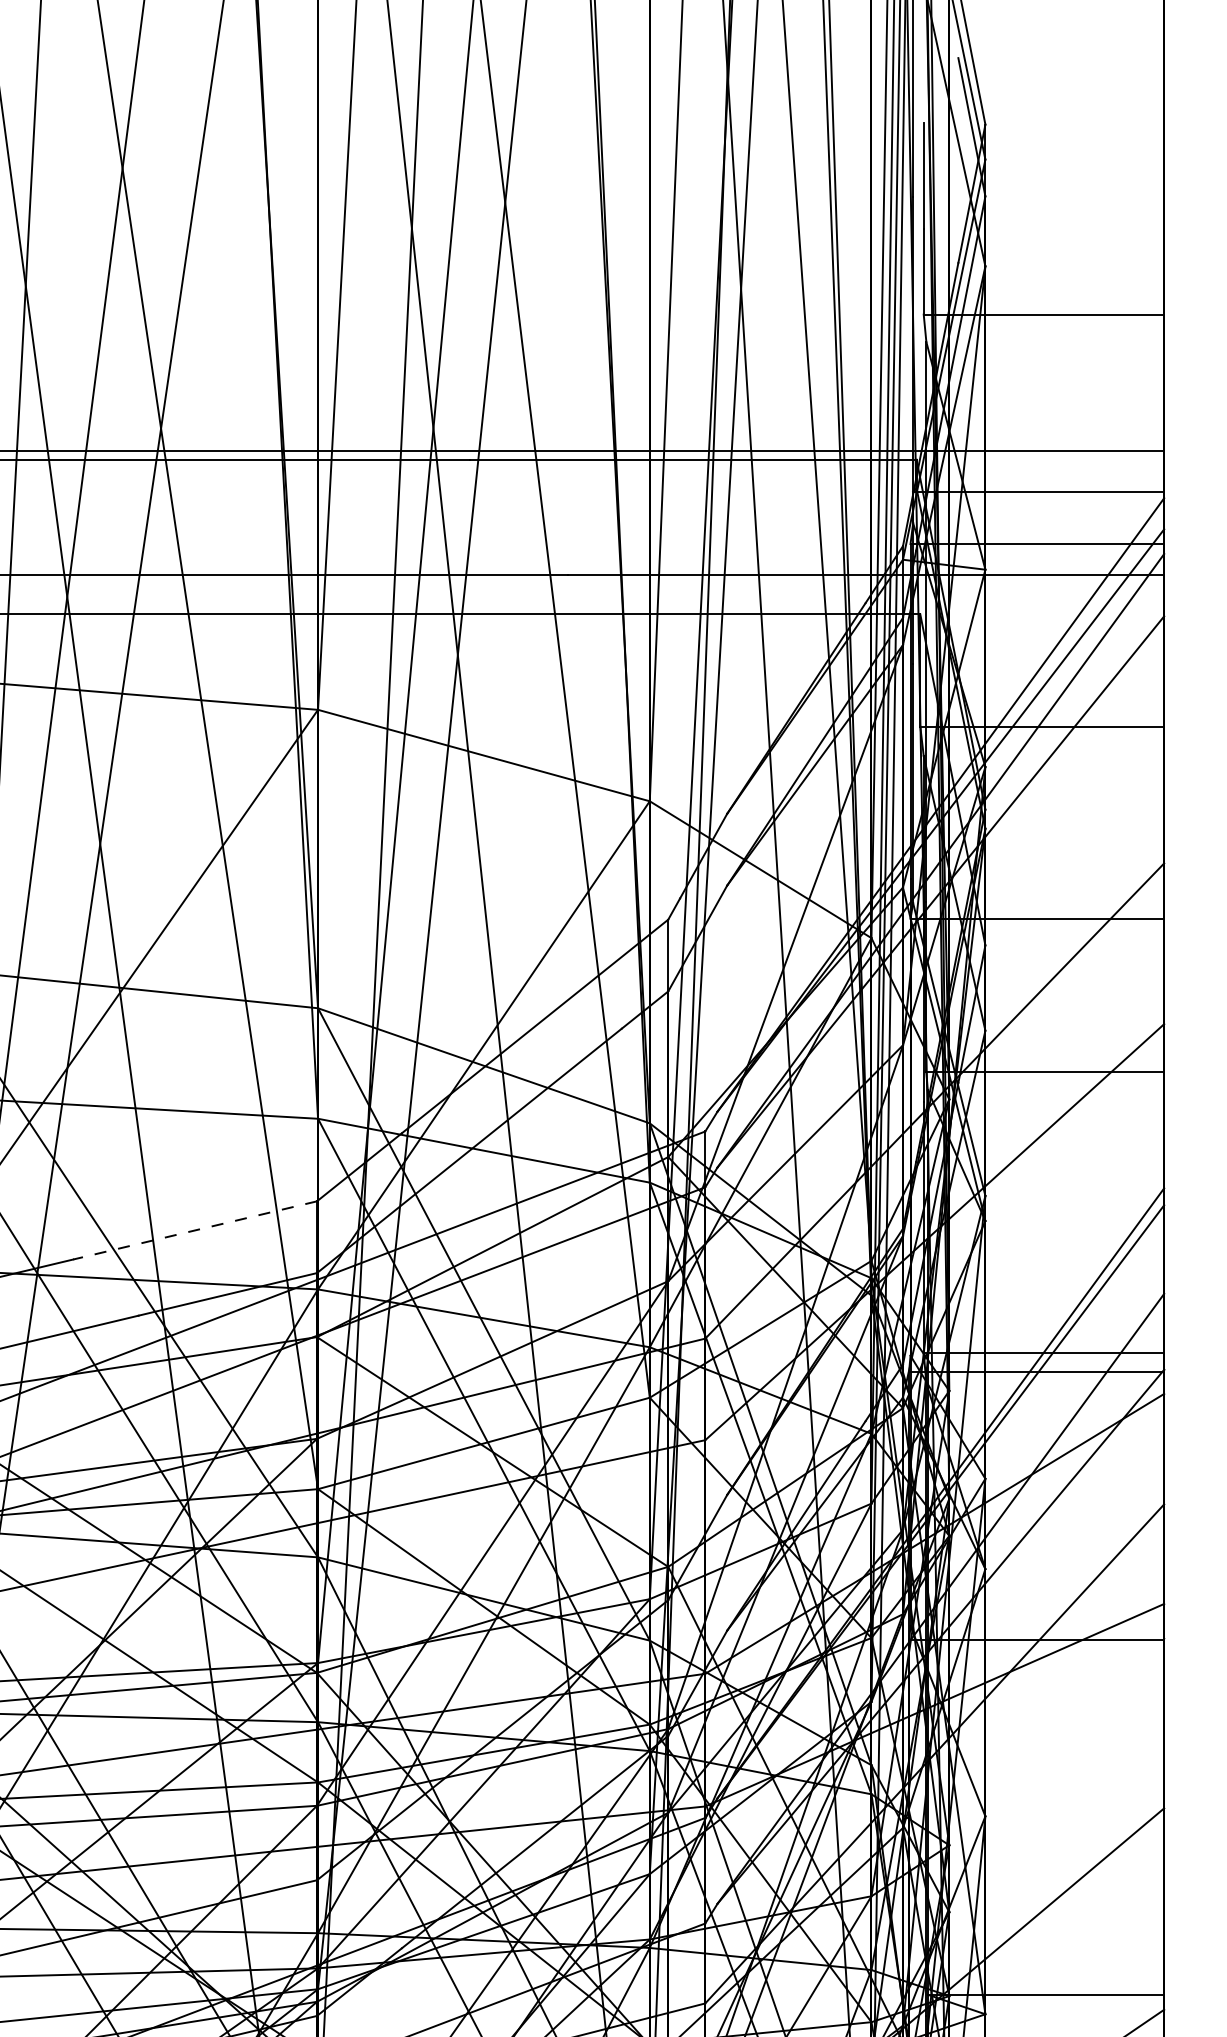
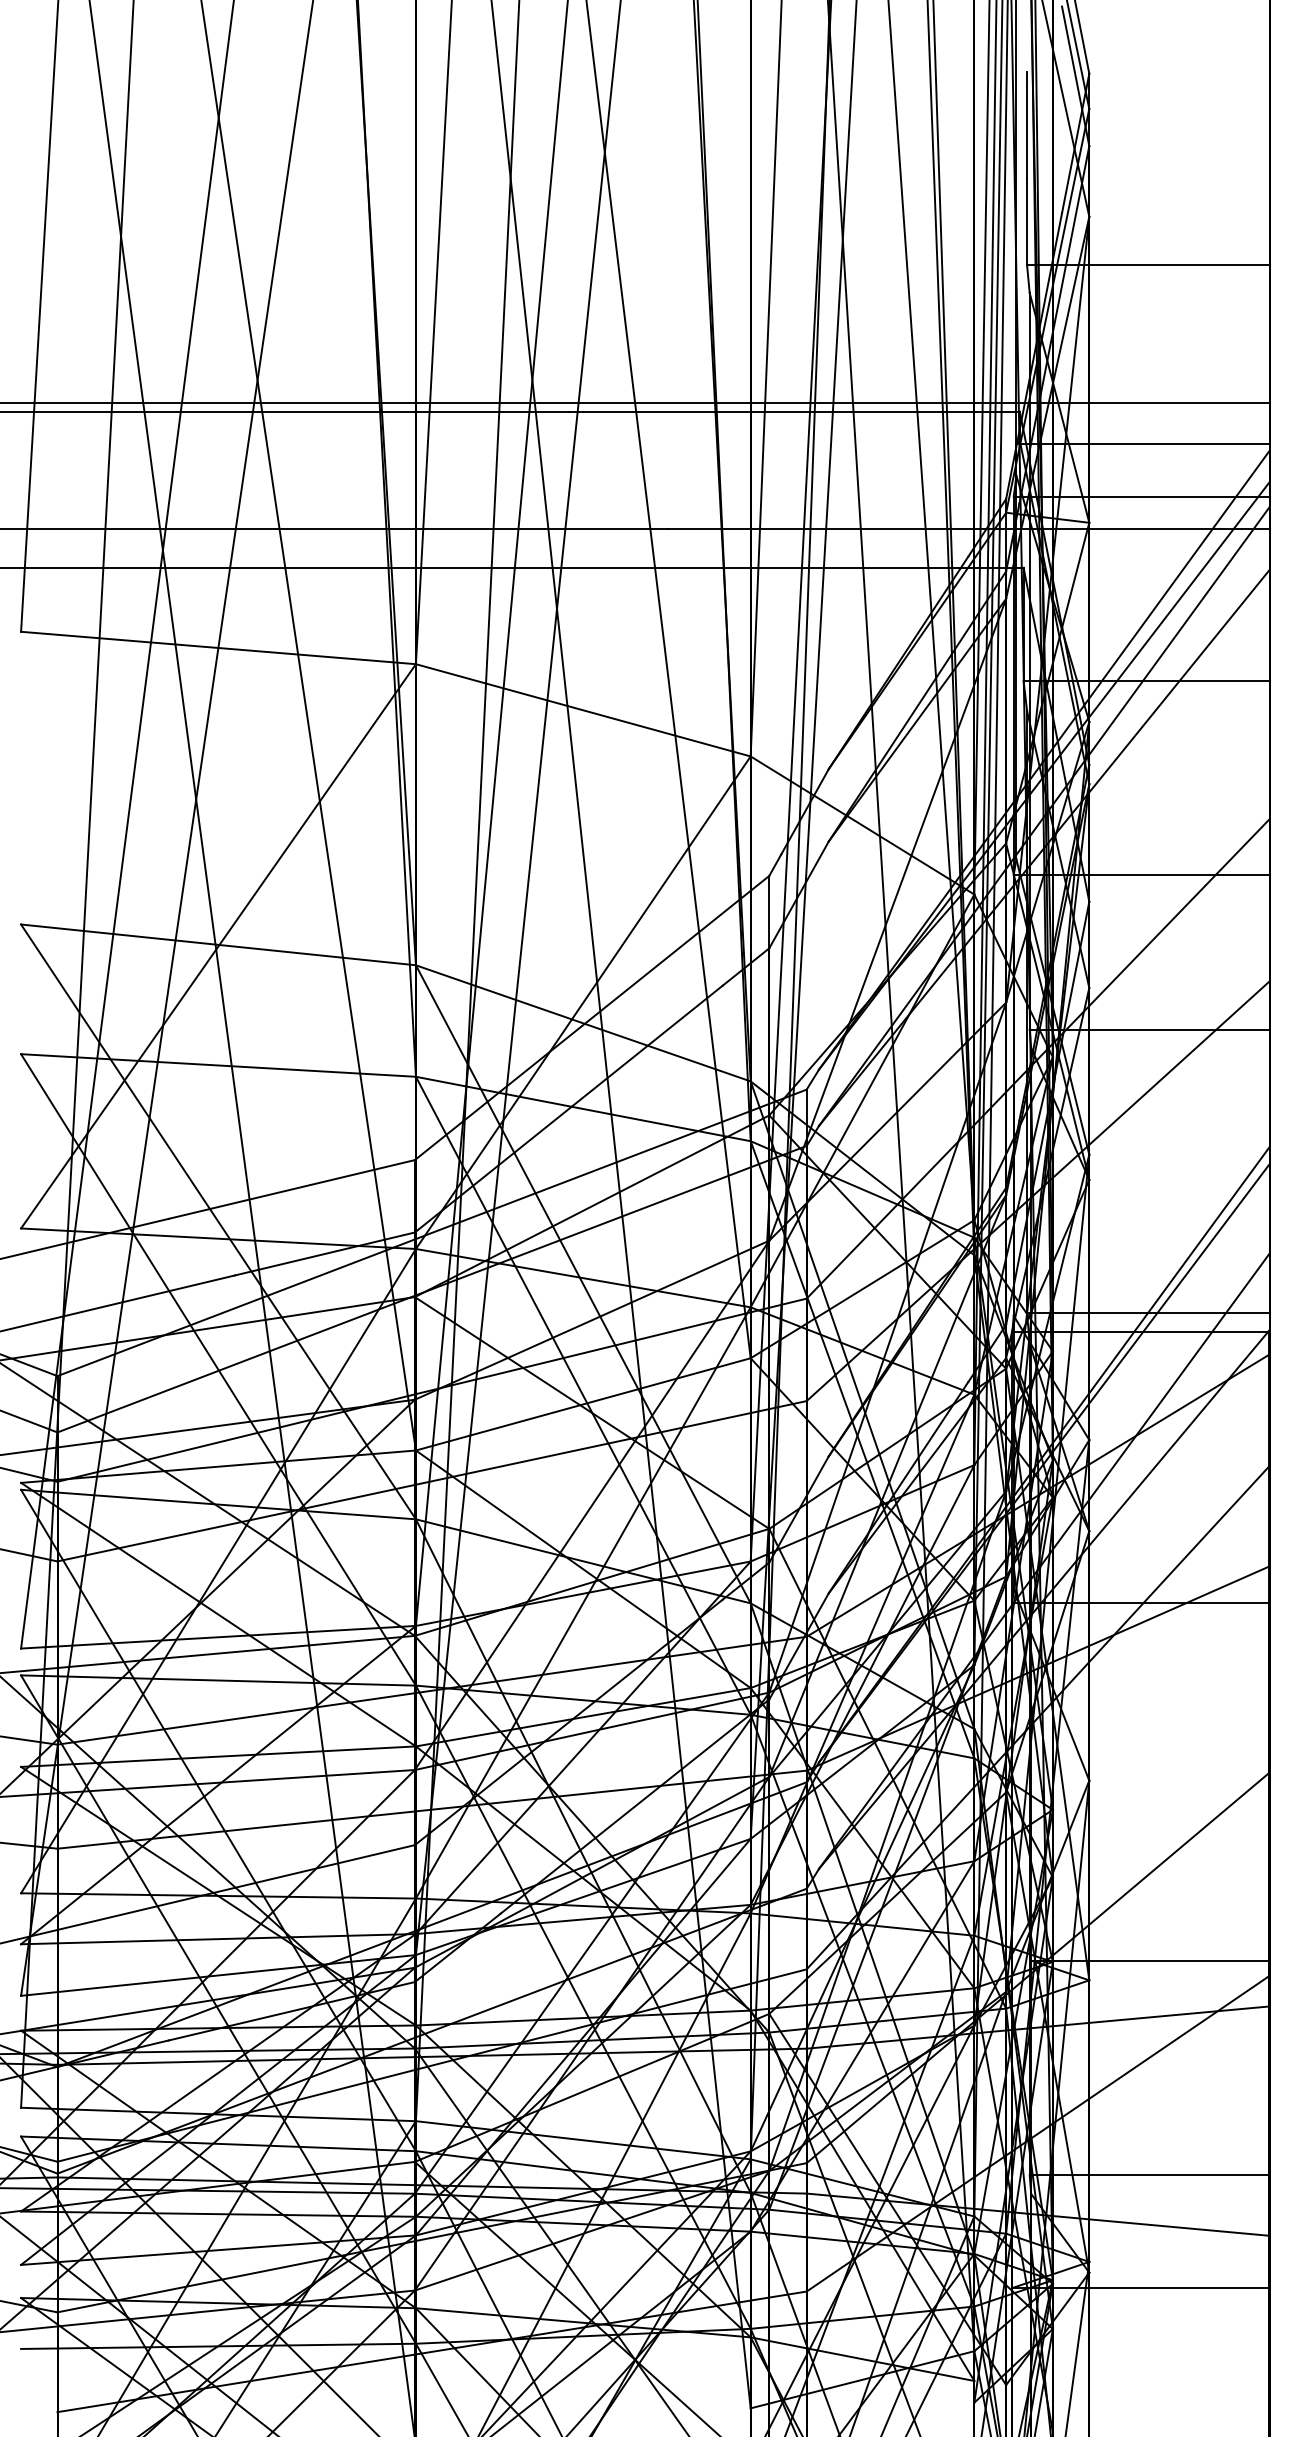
line: (194, 1230) -> (291, 1189), dashed -> solid

